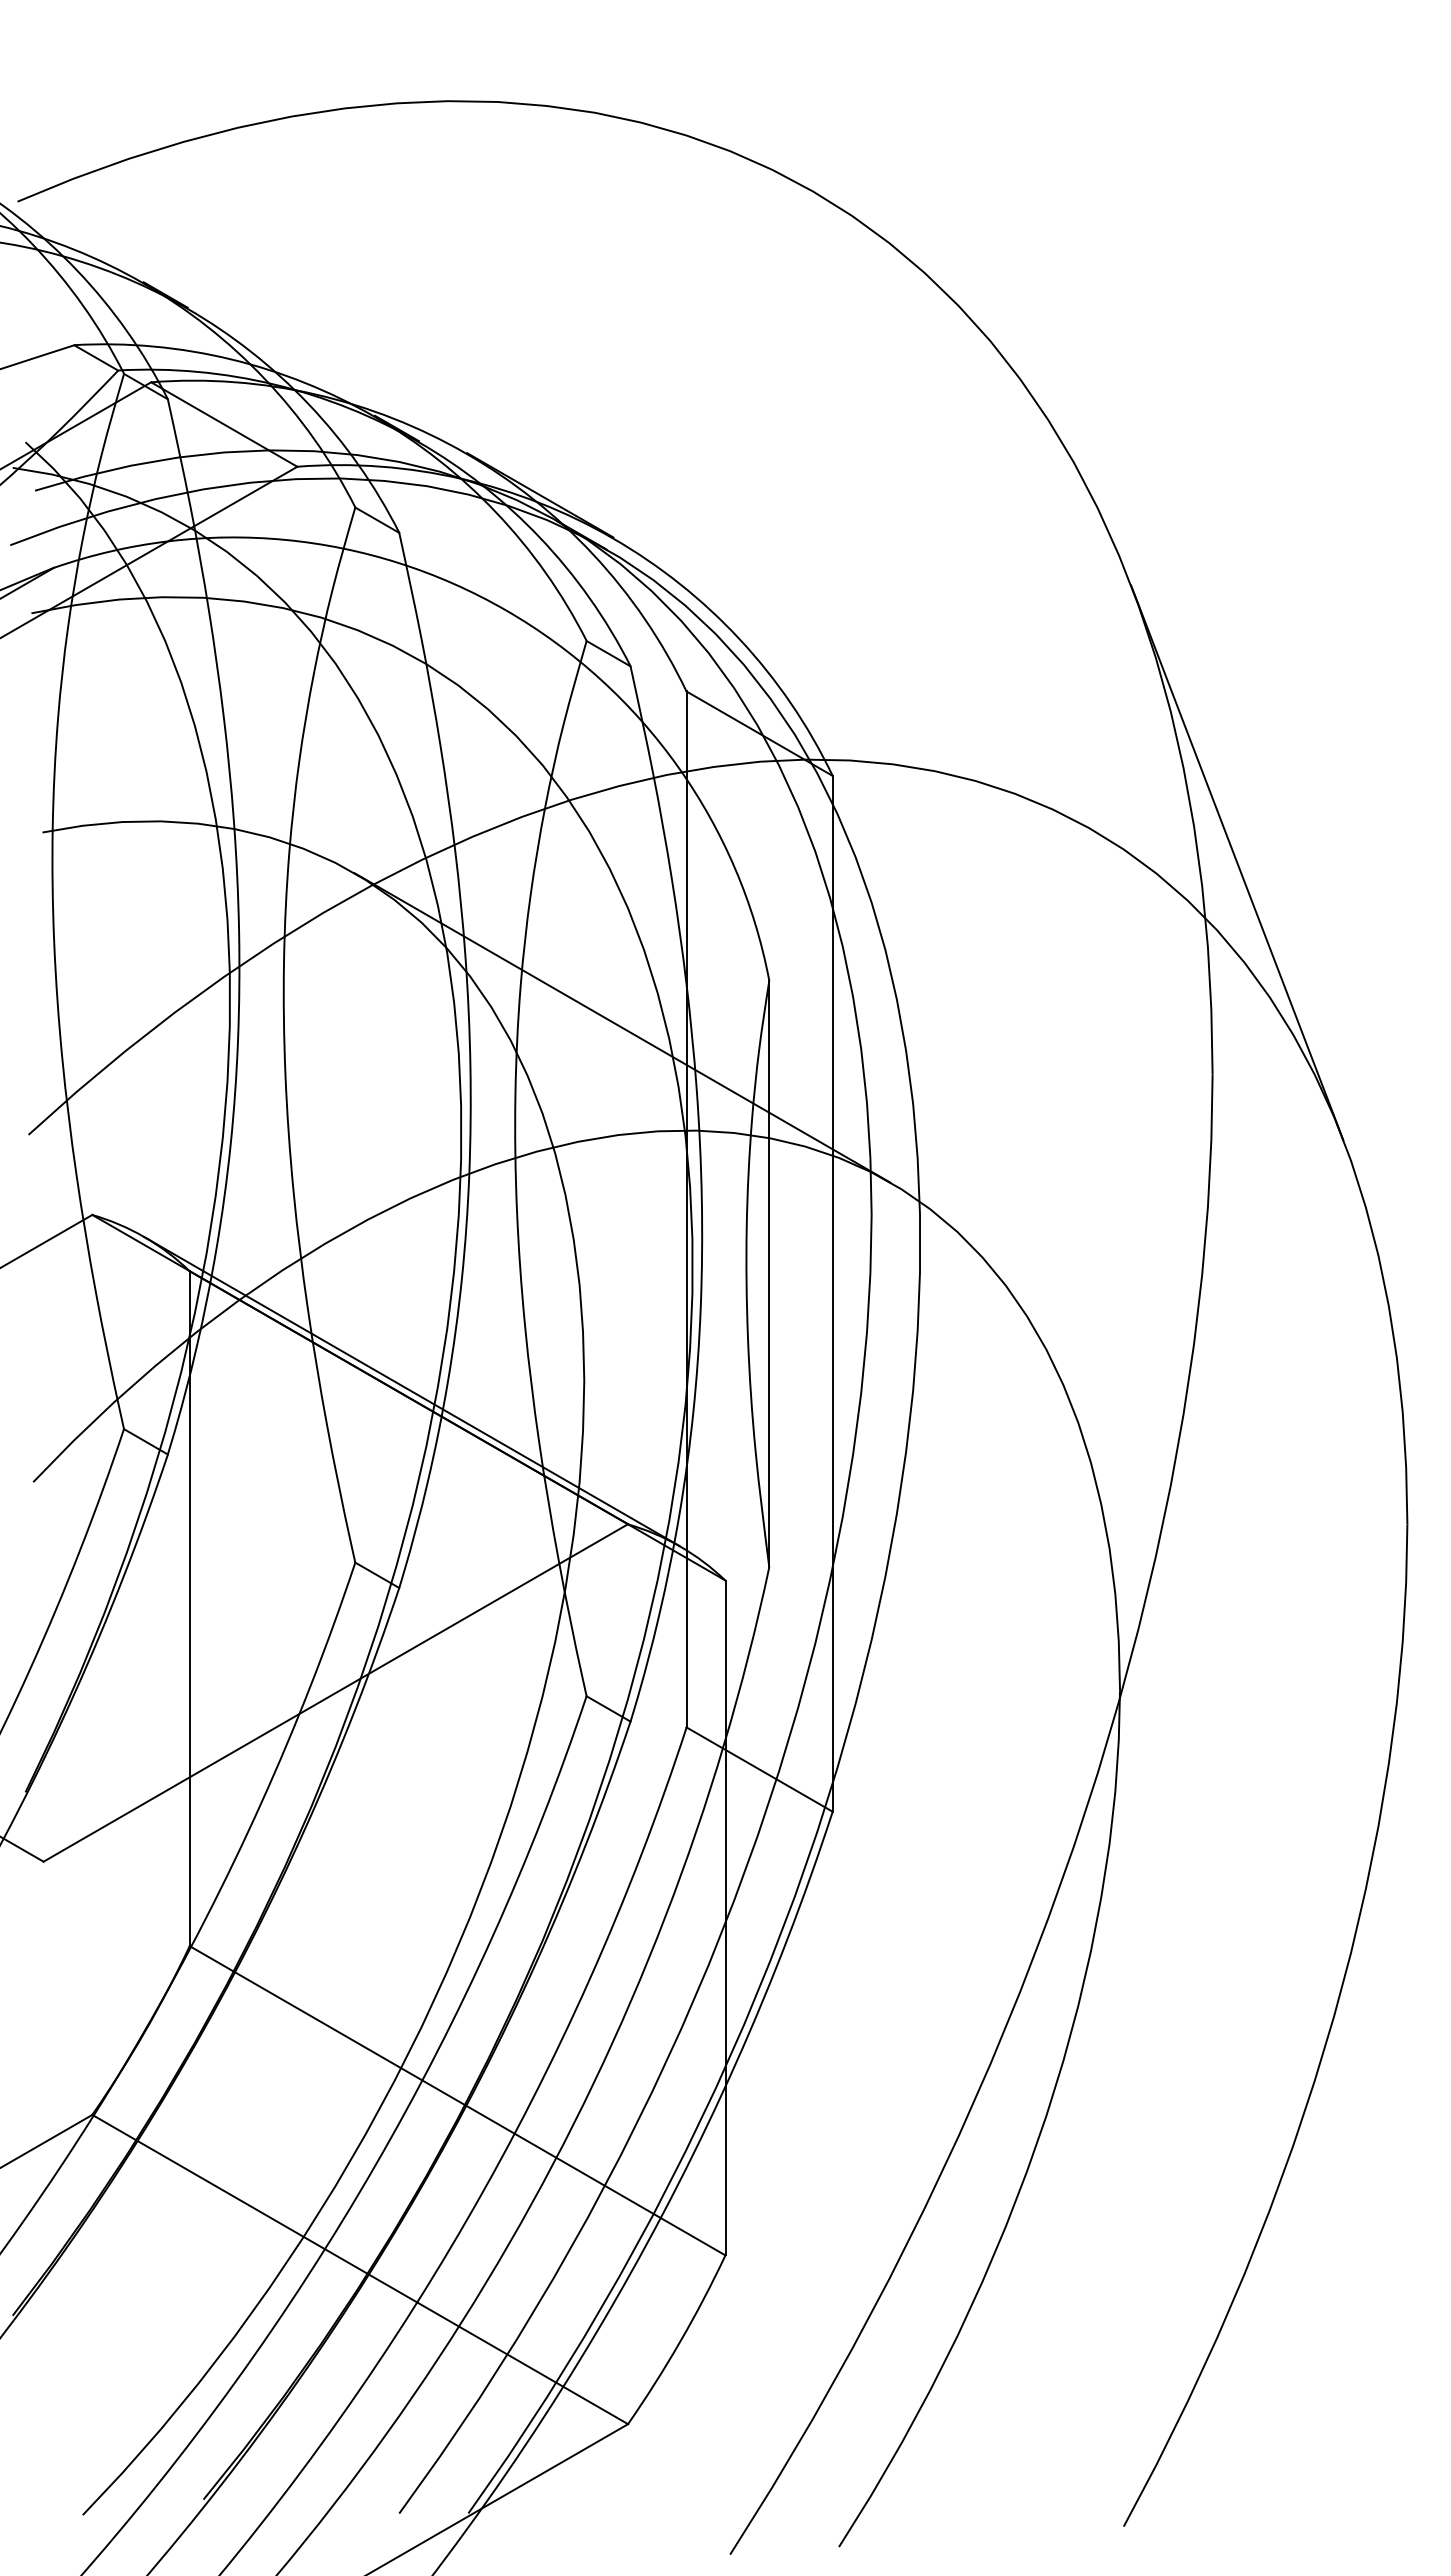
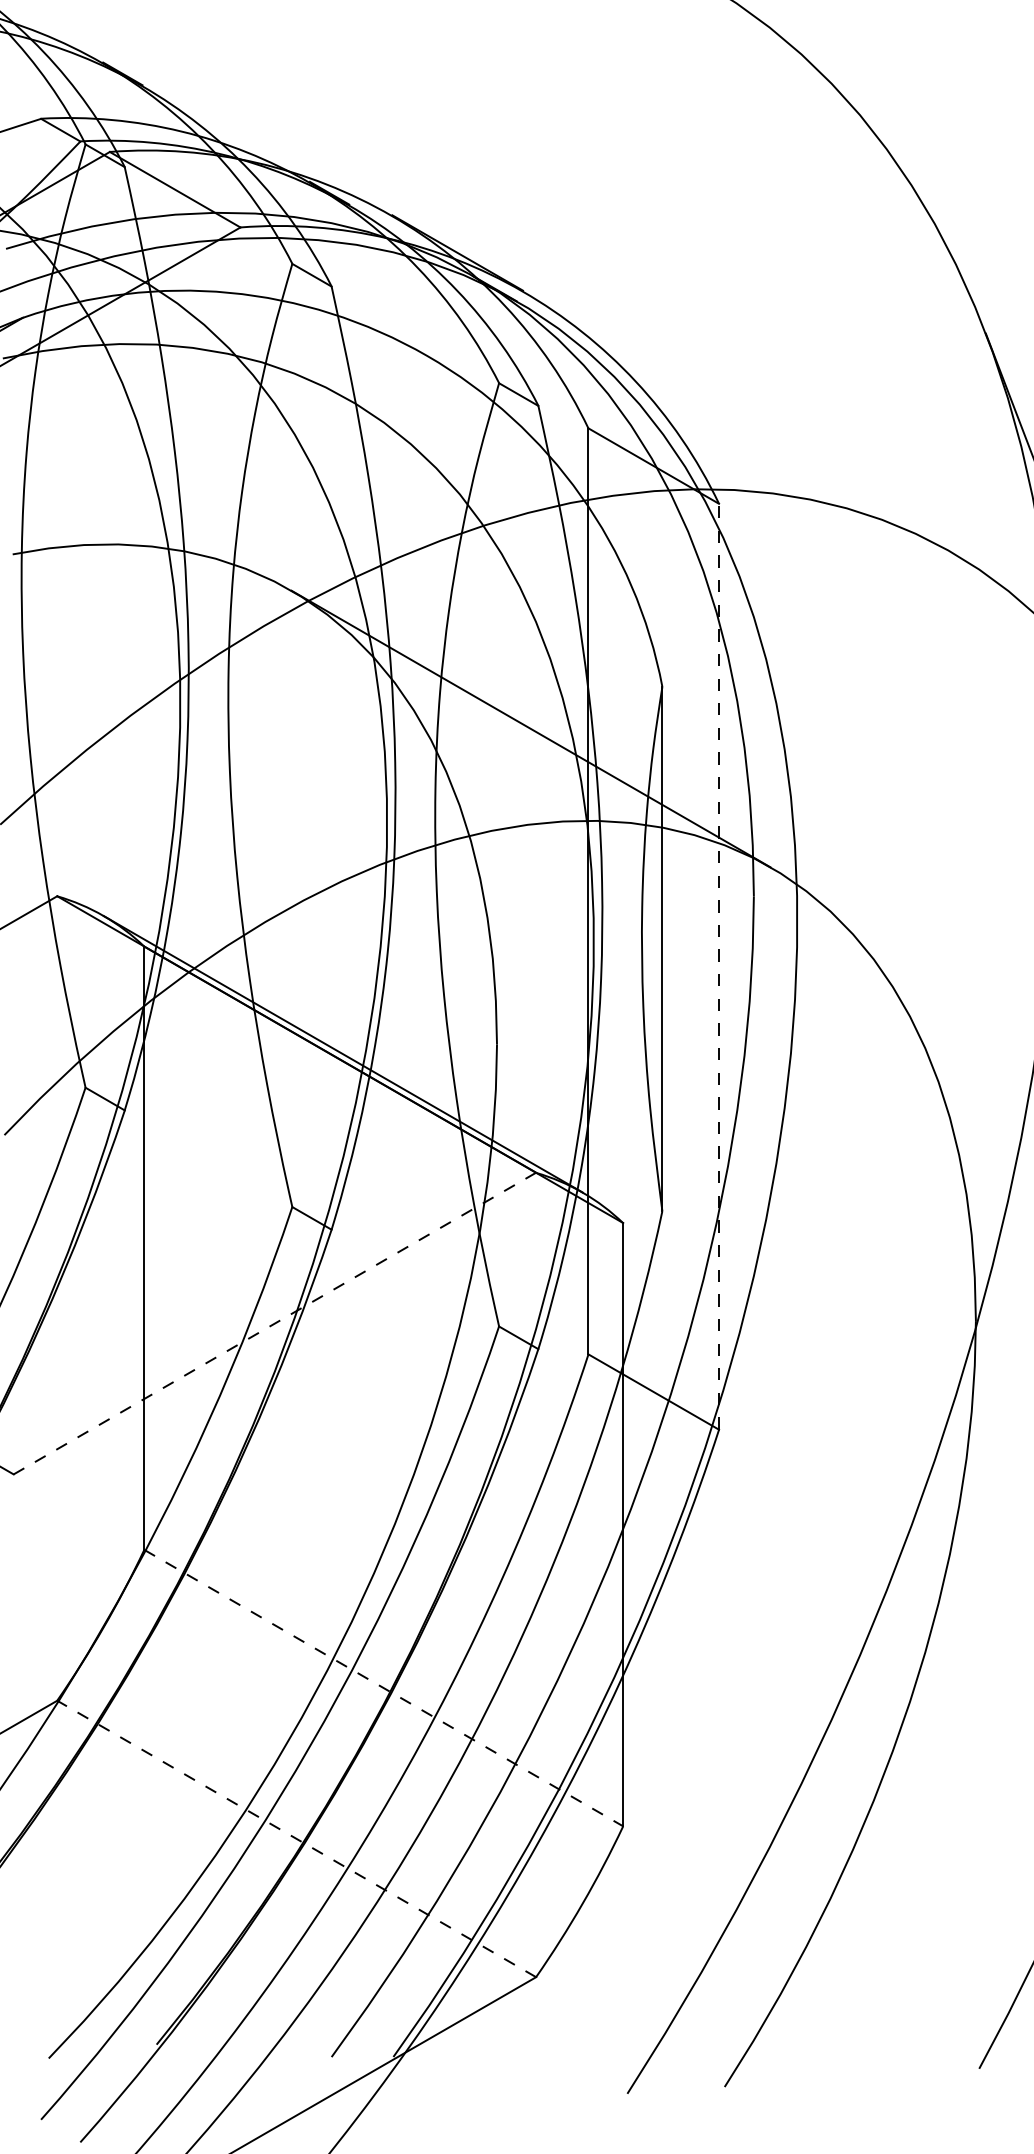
line: (832, 1293) -> (718, 966), solid -> dashed
line: (335, 1693) -> (274, 1324), solid -> dashed
line: (458, 2101) -> (384, 1688), solid -> dashed
line: (359, 2269) -> (296, 1838), solid -> dashed

